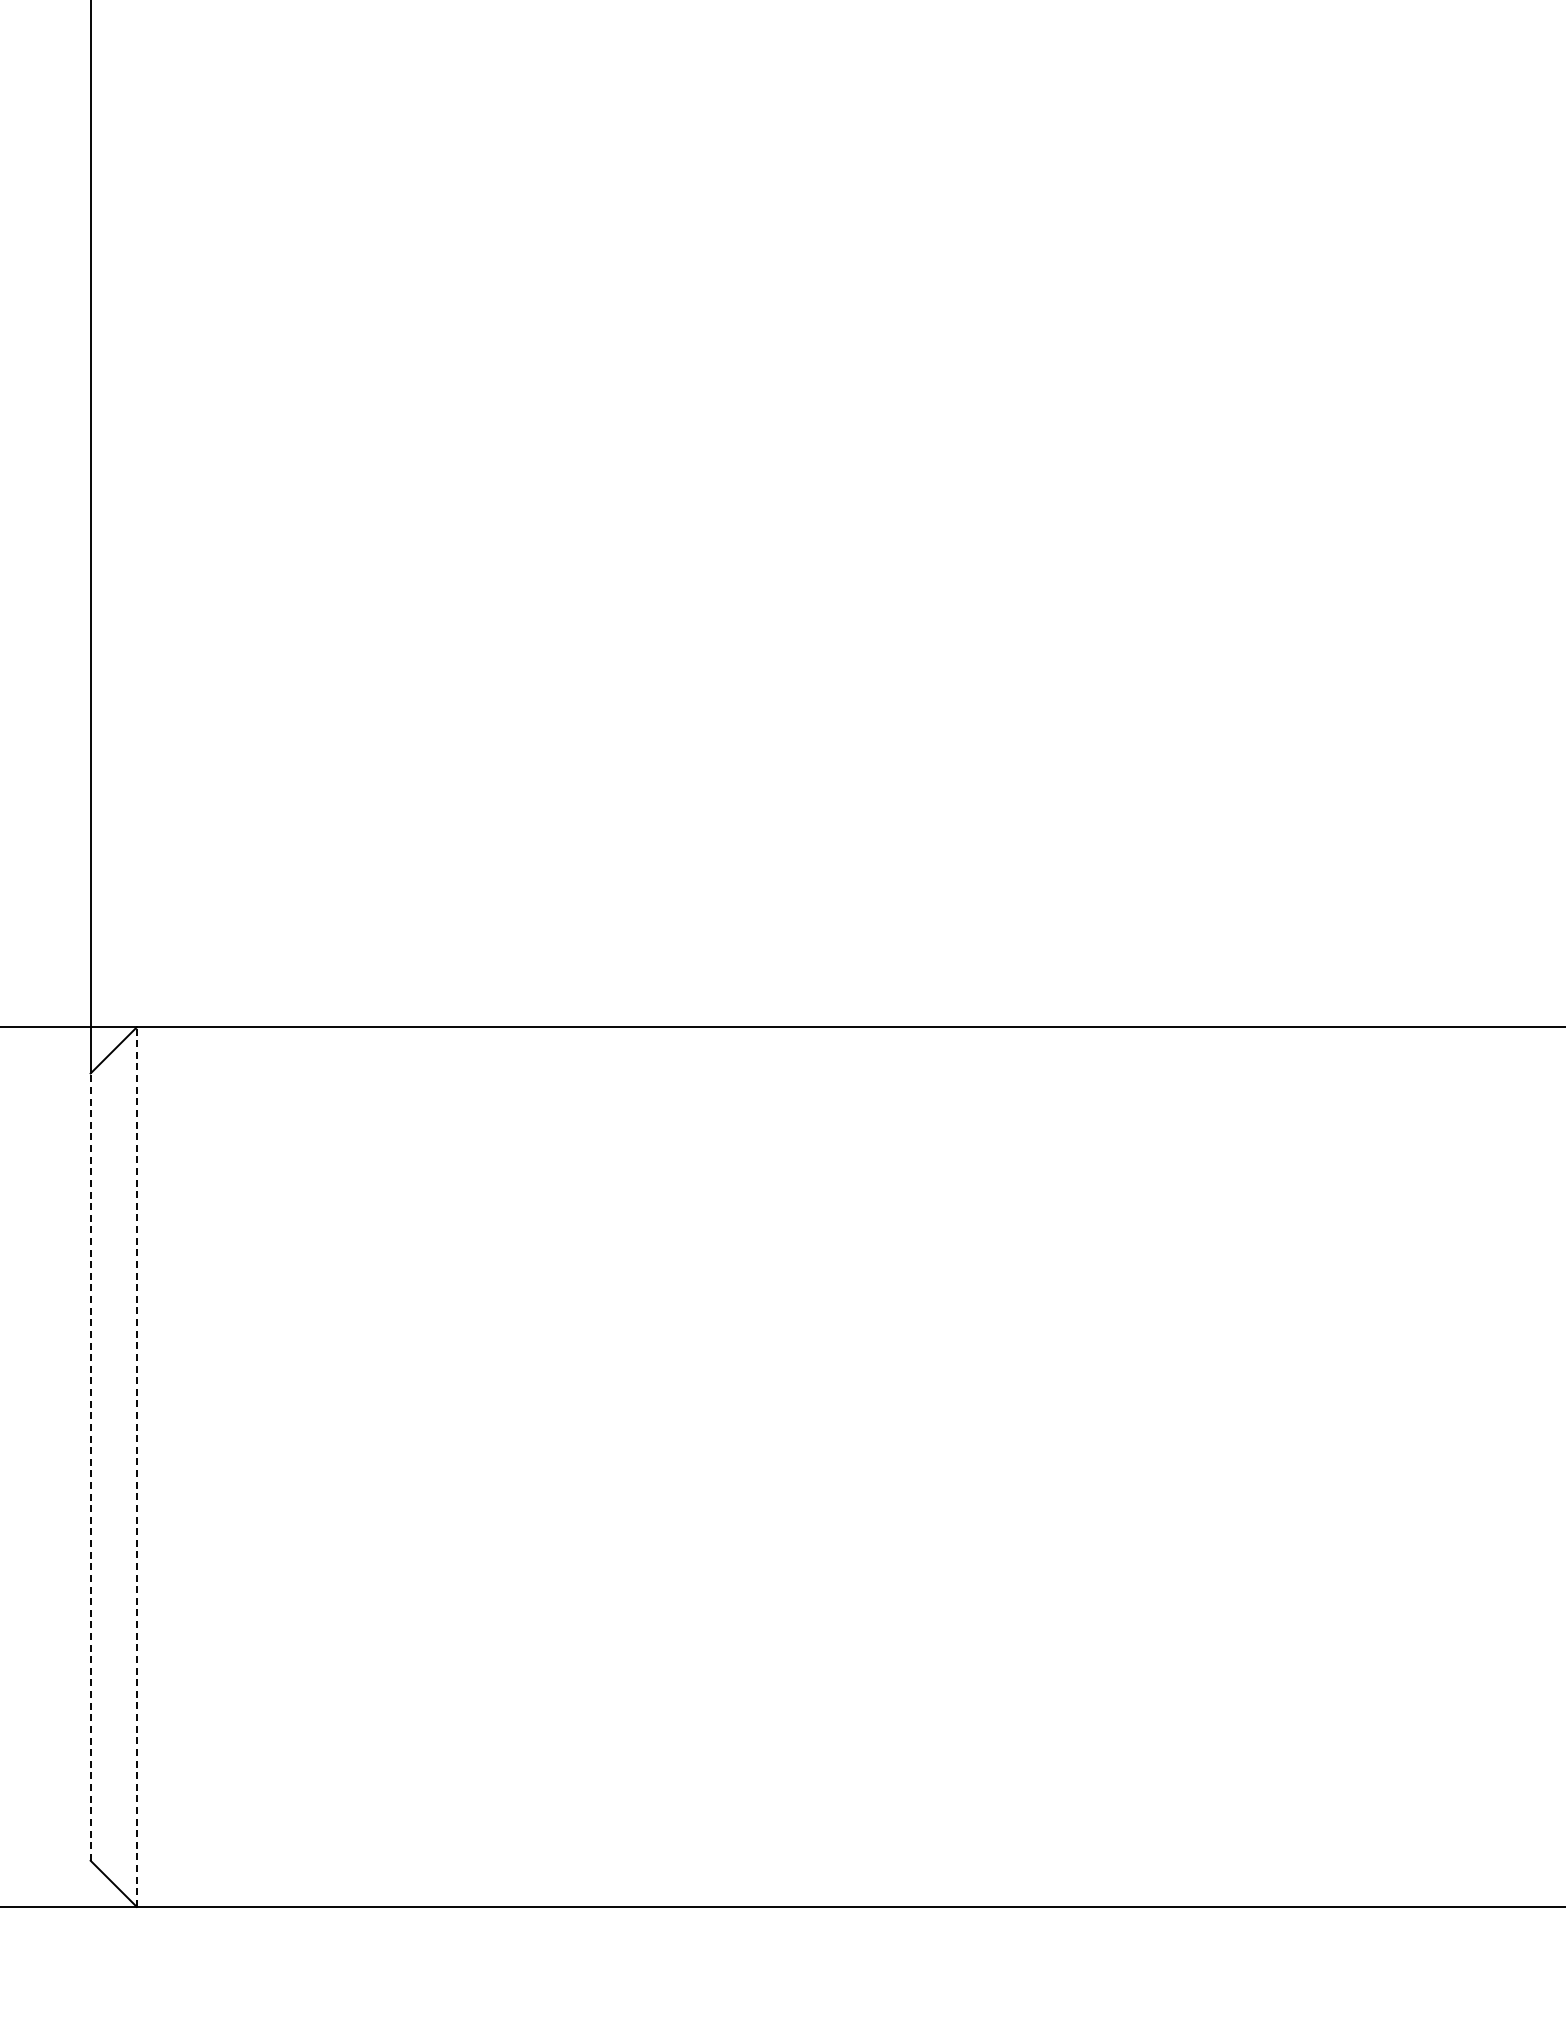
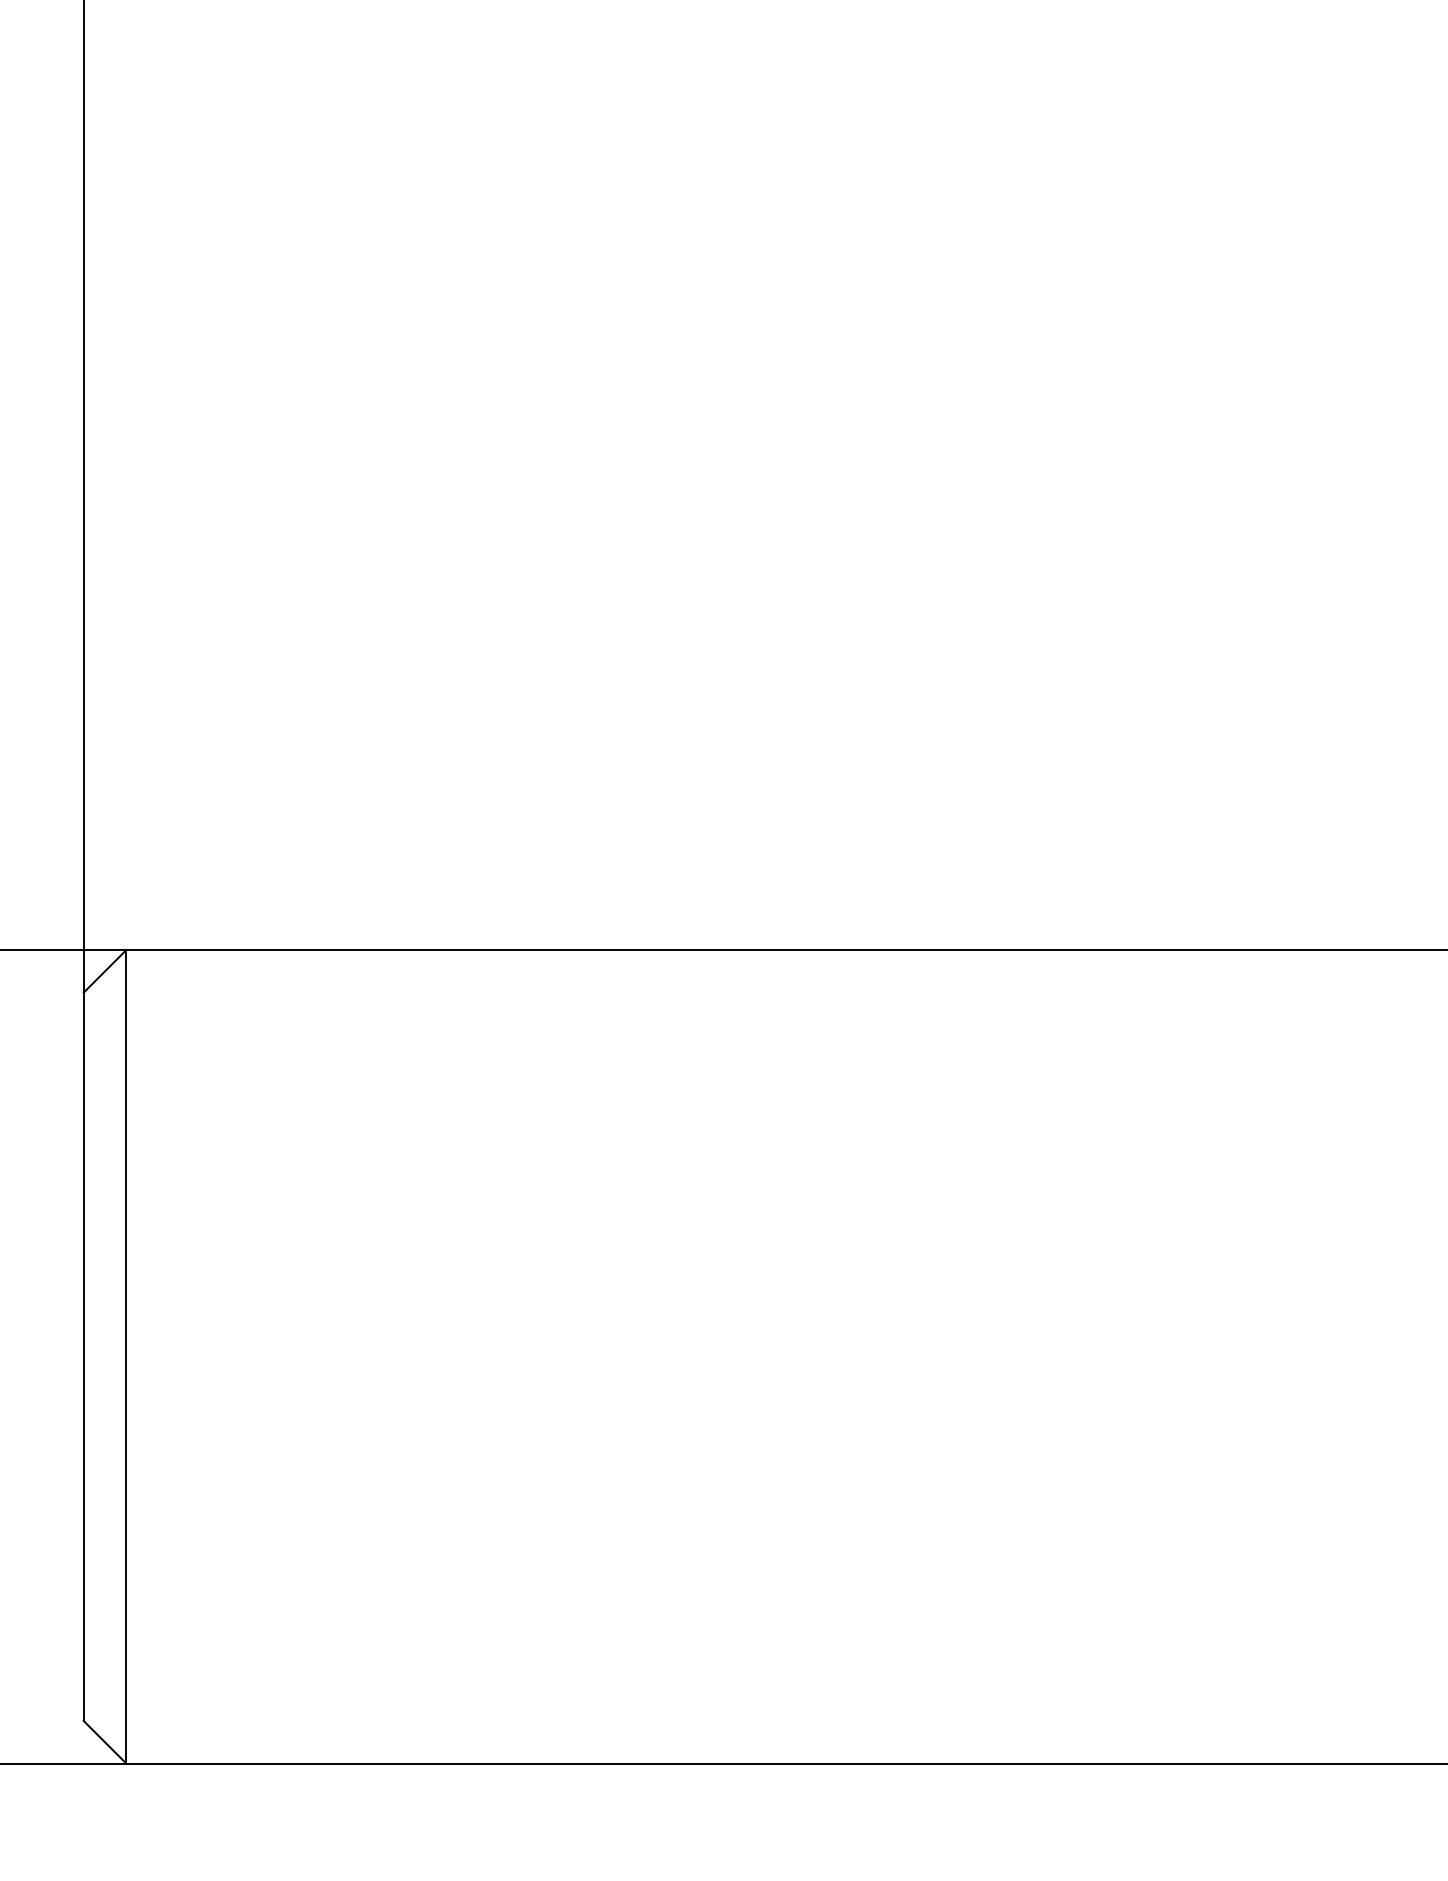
line: (90, 1467) -> (83, 1357), dashed -> solid
line: (136, 1467) -> (126, 1357), dashed -> solid

